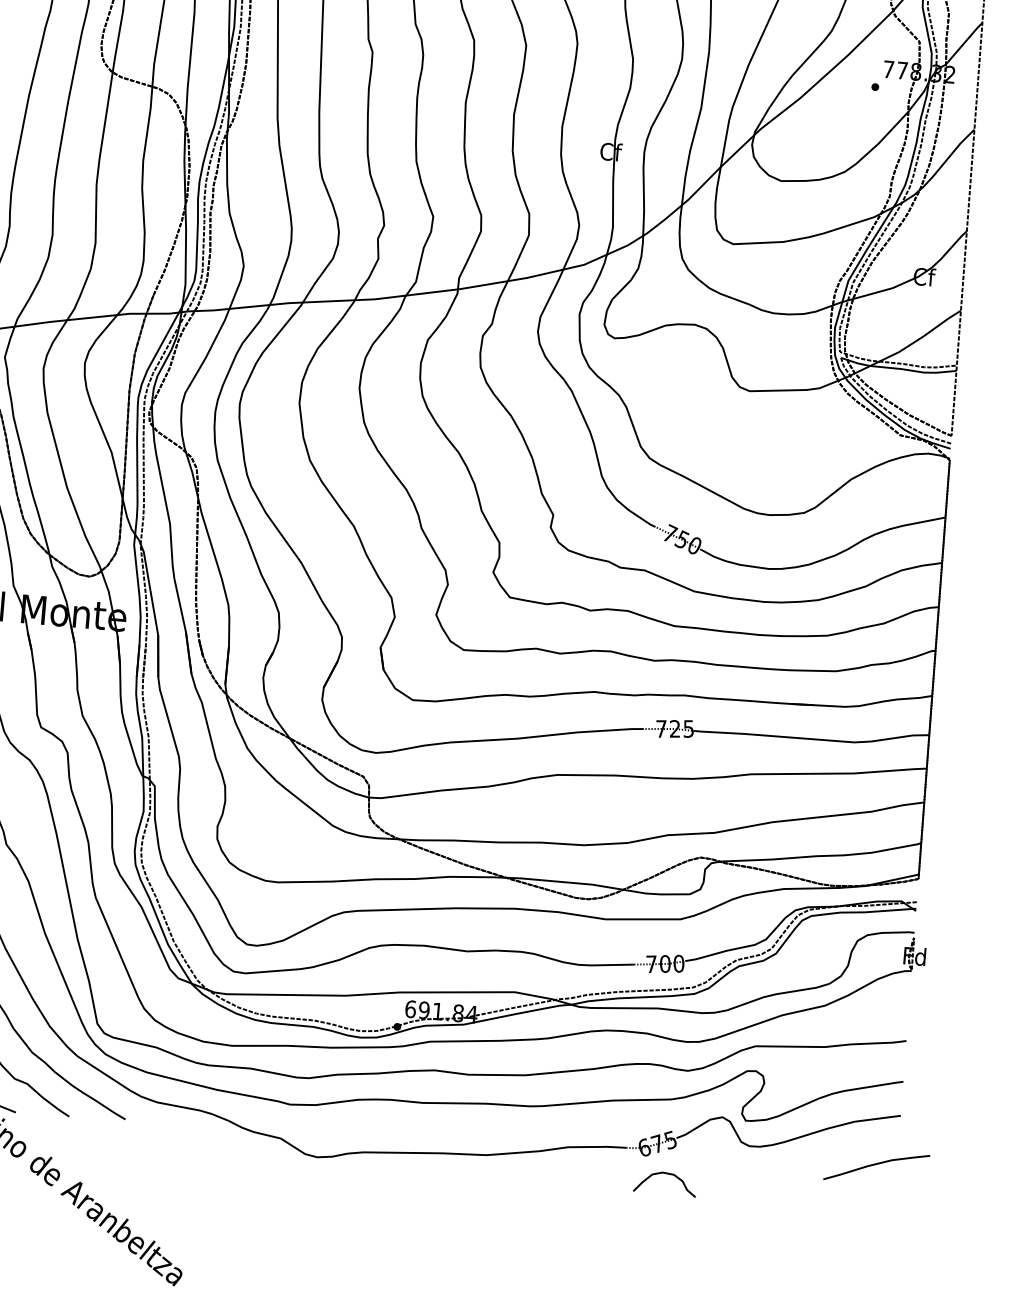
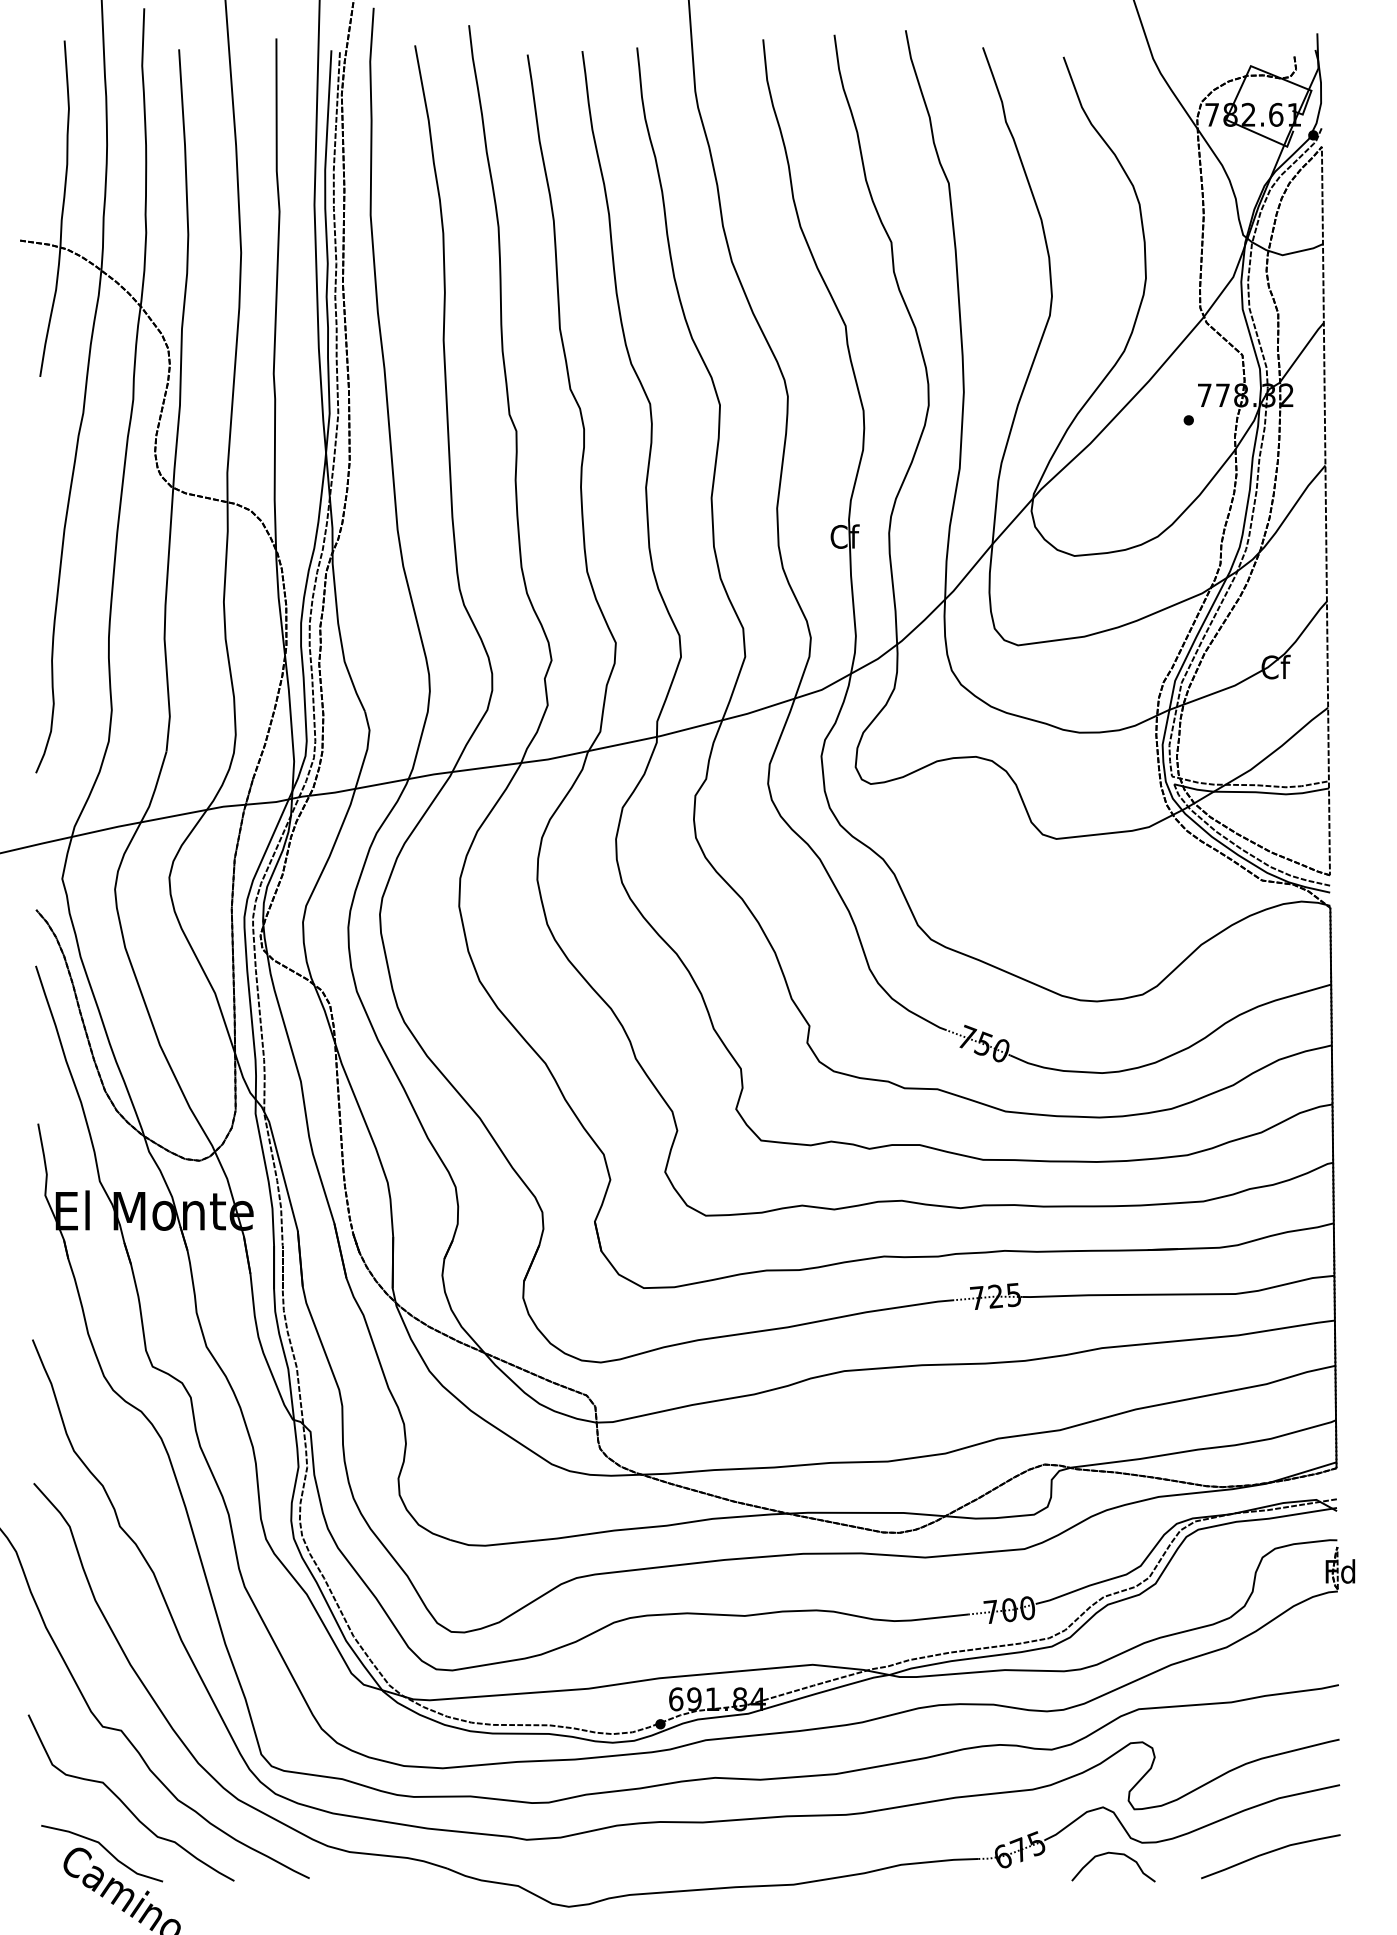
curve: (875, 1165) -> (1269, 1853), moved
curve: (666, 1174) -> (1113, 1854), moved

